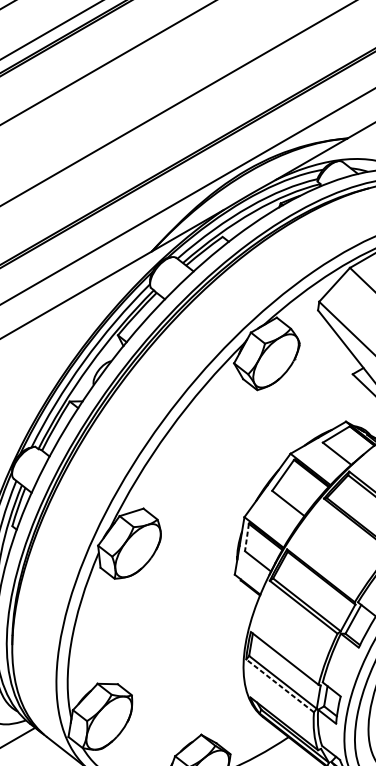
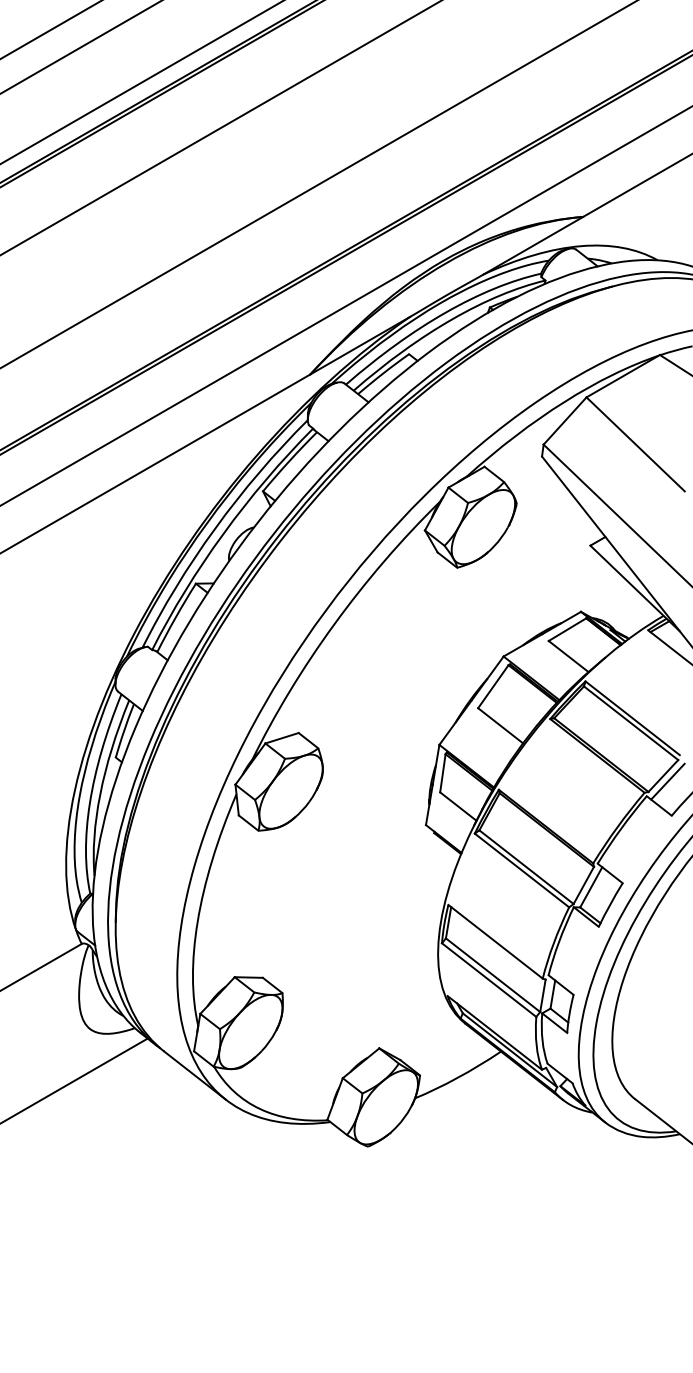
line: (246, 537) -> (442, 773), dashed -> solid
line: (280, 686) -> (489, 980), dashed -> solid

